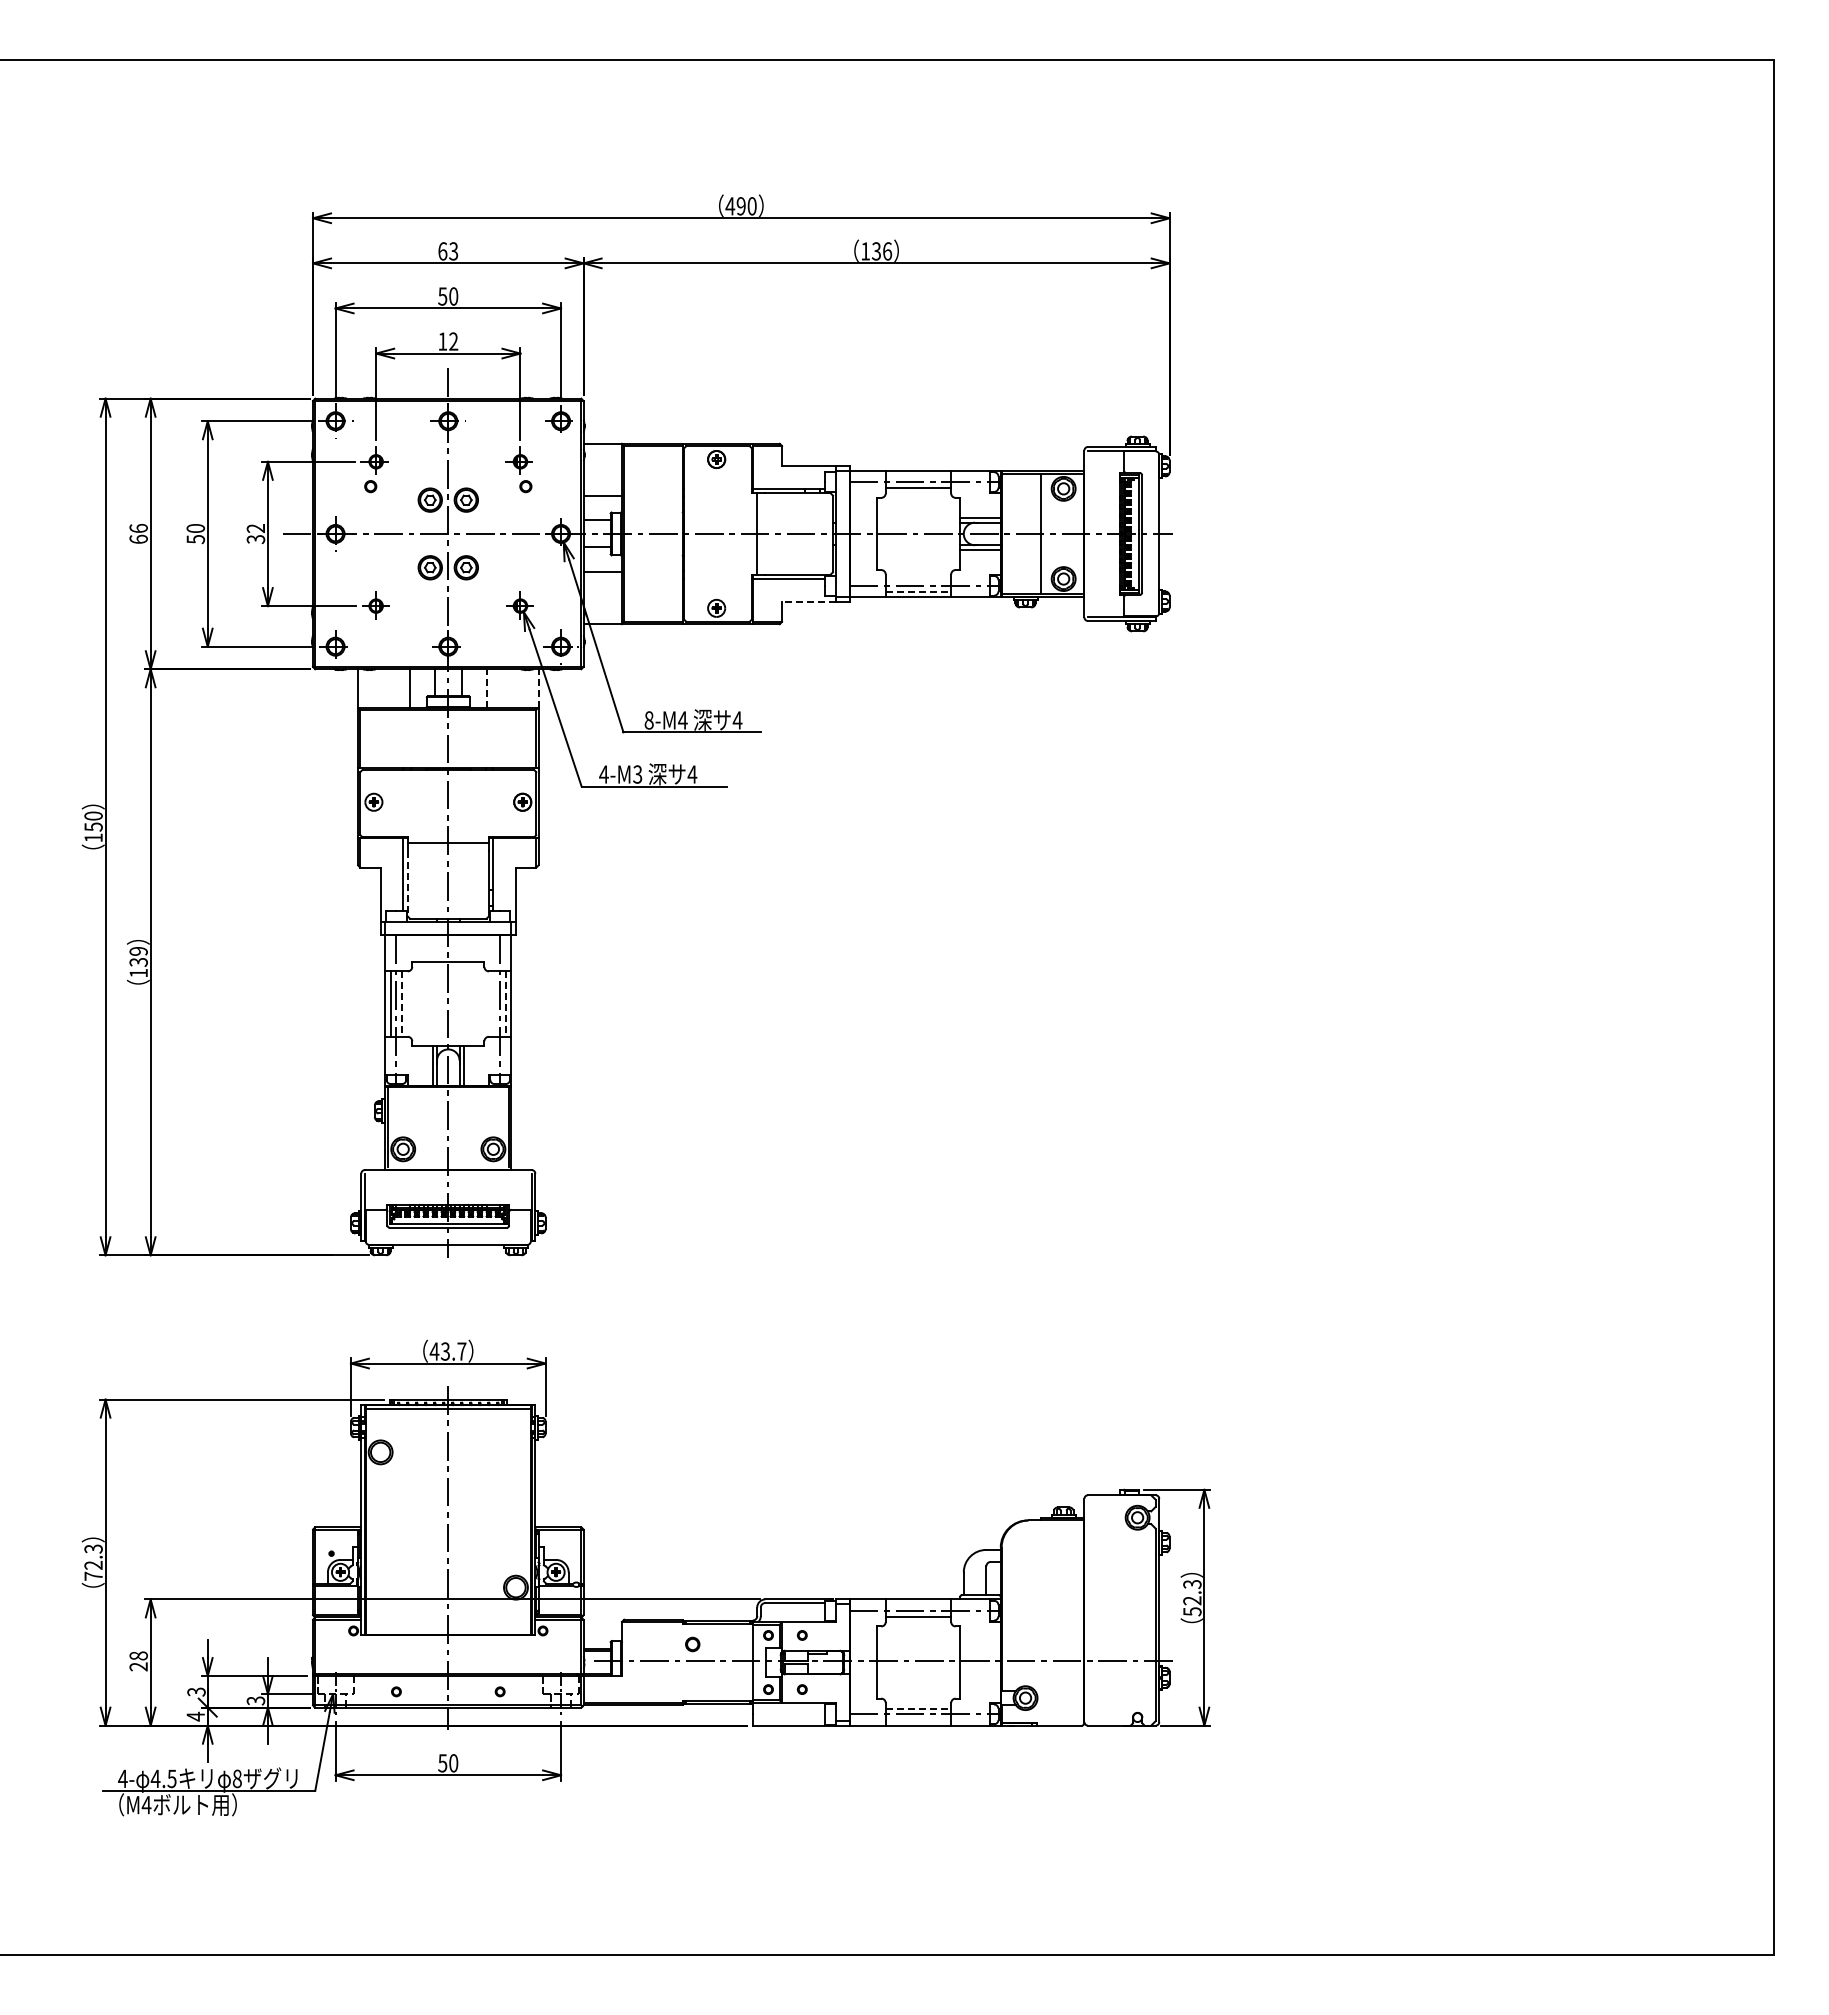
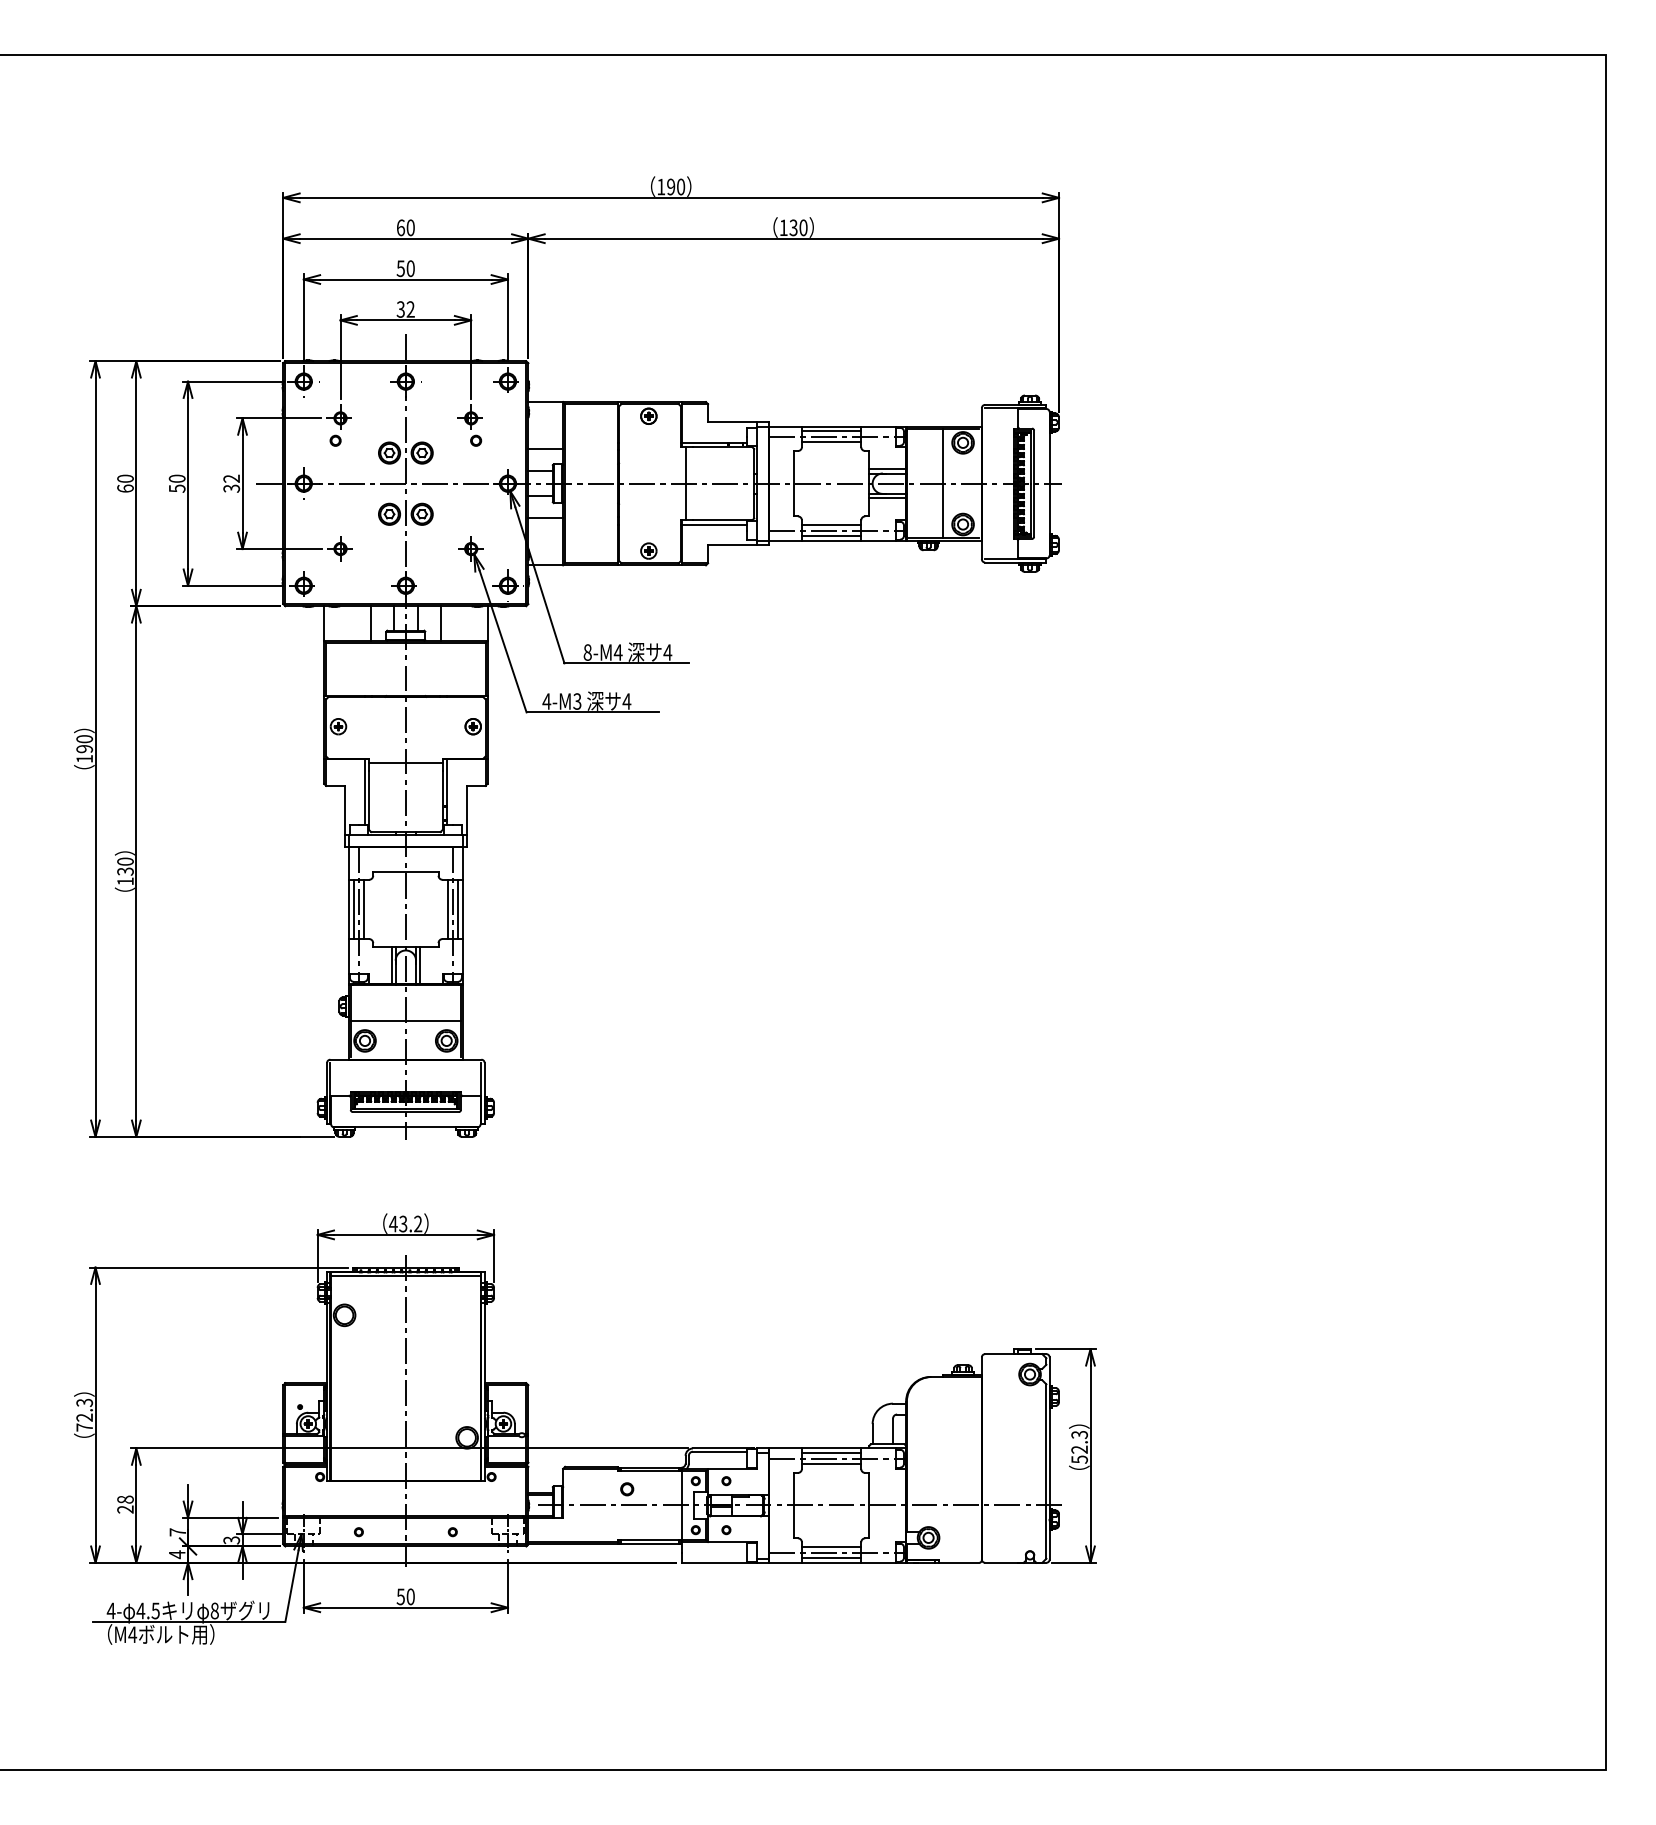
text: (730, 206) -> (661, 187), 490 -> 190
text: (453, 251) -> (410, 227), 63 -> 60
text: (887, 251) -> (803, 227), 136 -> 130
text: (442, 341) -> (400, 309), 12 -> 32
line: (918, 476) -> (831, 431), added
text: (138, 527) -> (125, 477), 66 -> 60
line: (918, 579) -> (831, 524), added
line: (918, 591) -> (831, 535), dashed -> solid
line: (808, 601) -> (732, 544), dashed -> solid
line: (486, 687) -> (440, 622), dashed -> solid
line: (538, 687) -> (487, 622), dashed -> solid
text: (93, 826) -> (84, 748), 150 -> 190
line: (407, 883) -> (368, 800), dashed -> solid
text: (138, 950) -> (125, 860), 139 -> 130
line: (494, 1003) -> (447, 908), added
line: (402, 1004) -> (364, 909), dashed -> solid
line: (506, 1004) -> (458, 909), dashed -> solid
line: (447, 1126) -> (405, 1020), added
text: (461, 1351) -> (417, 1223), 43.7 -> 43.2
line: (918, 1604) -> (831, 1453), added
text: (196, 1691) -> (177, 1531), 3 -> 7
line: (918, 1708) -> (831, 1547), dashed -> solid
line: (918, 1720) -> (831, 1558), added

